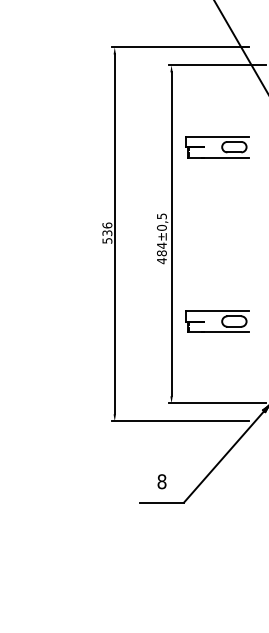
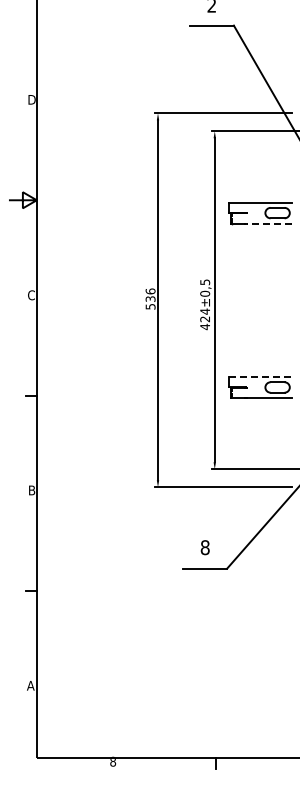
line: (226, 157) -> (269, 223), solid -> dashed
text: (162, 253) -> (205, 319), 484 -> 424
line: (217, 311) -> (260, 377), solid -> dashed

